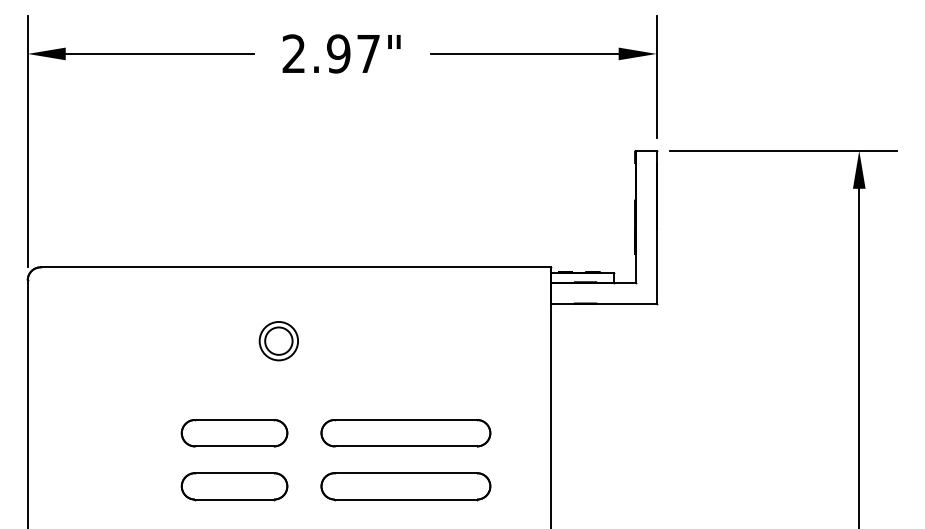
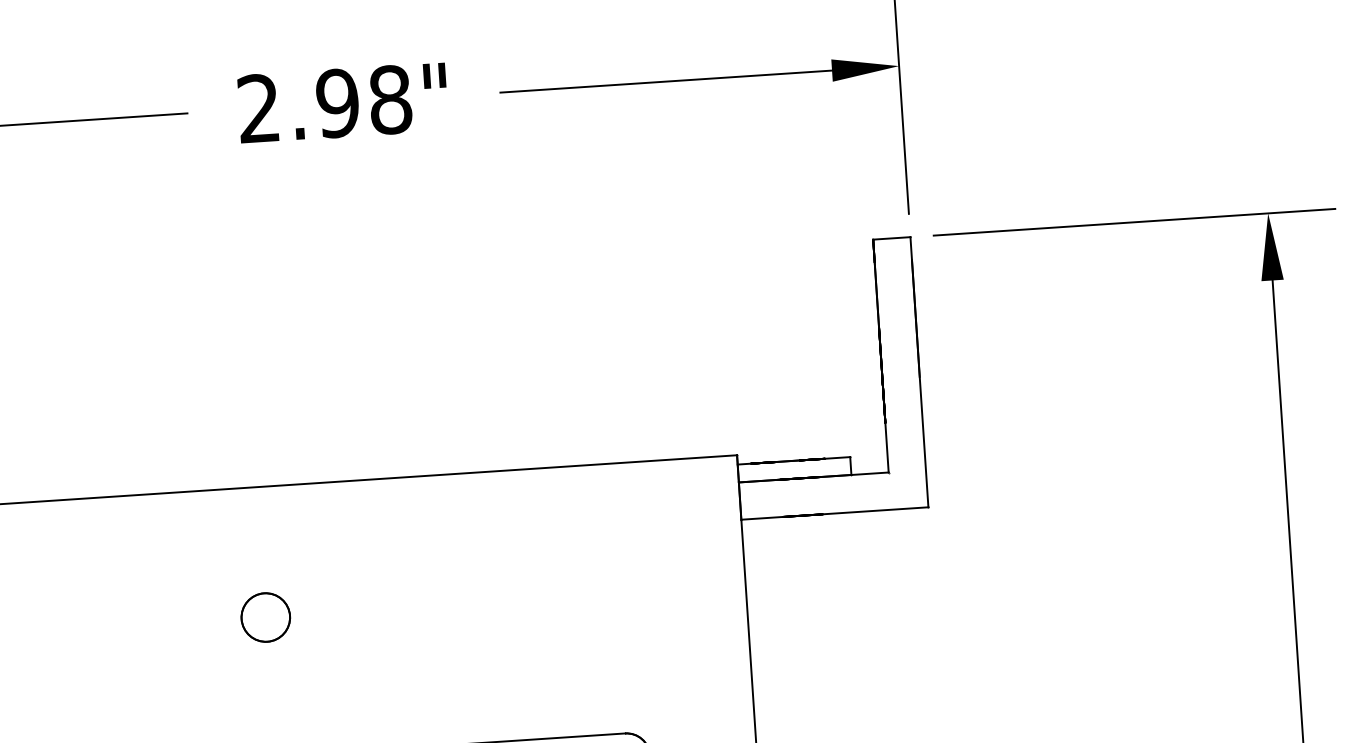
text: (368, 53) -> (390, 99), 2.97" -> 2.98"
circle: (278, 340) -> (265, 616), size x0.71

